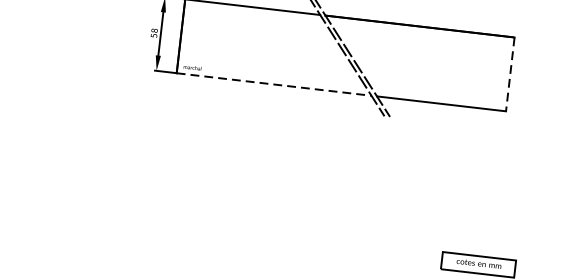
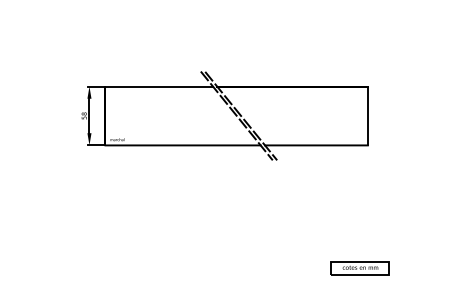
line: (509, 74) -> (367, 116), dashed -> solid
line: (274, 84) -> (183, 145), dashed -> solid

